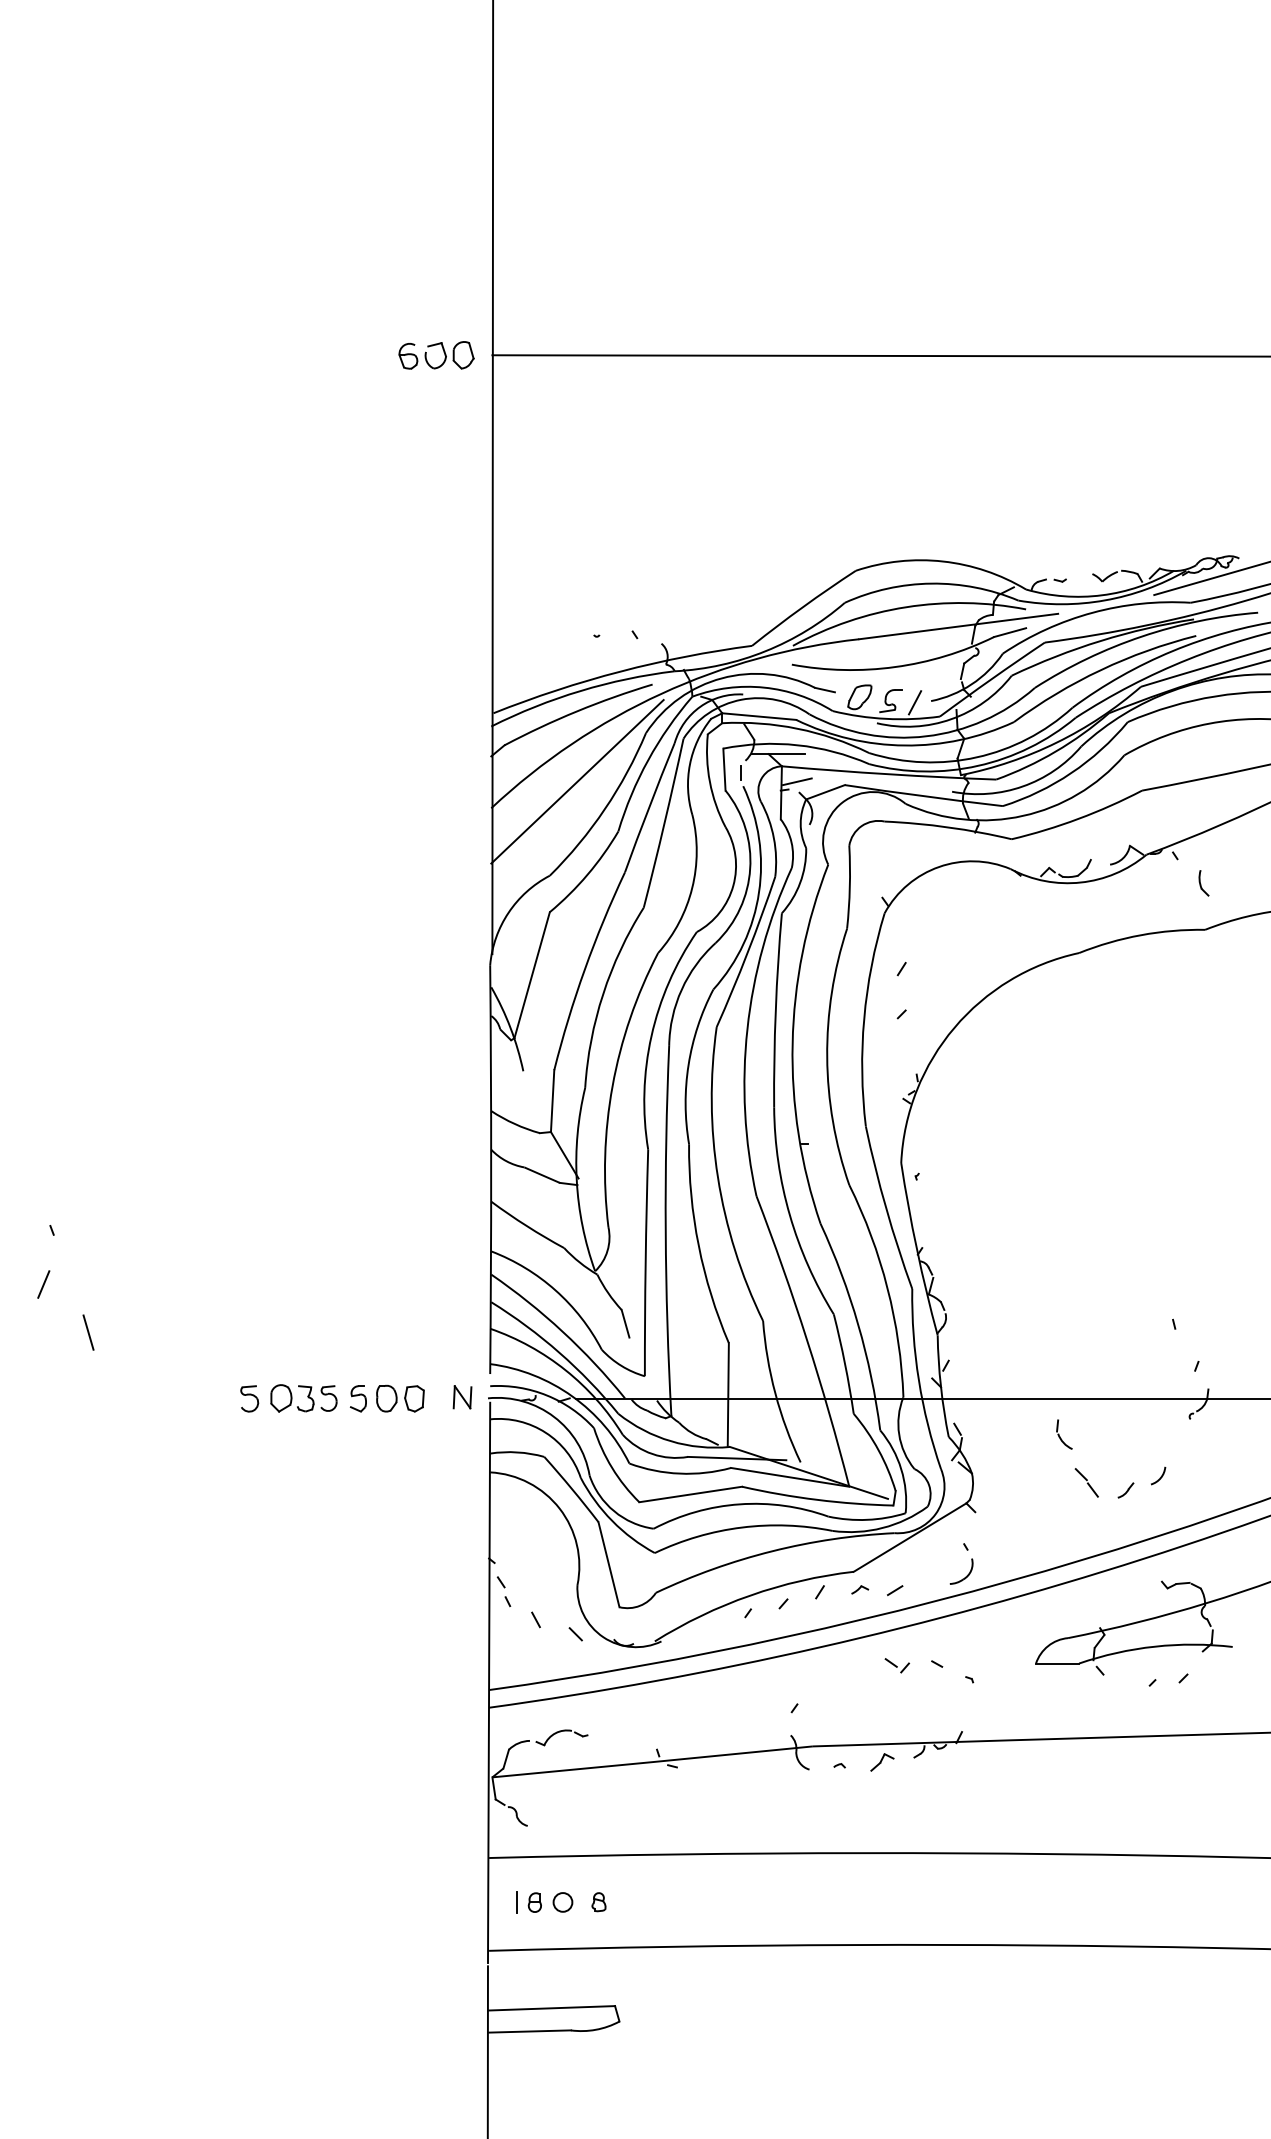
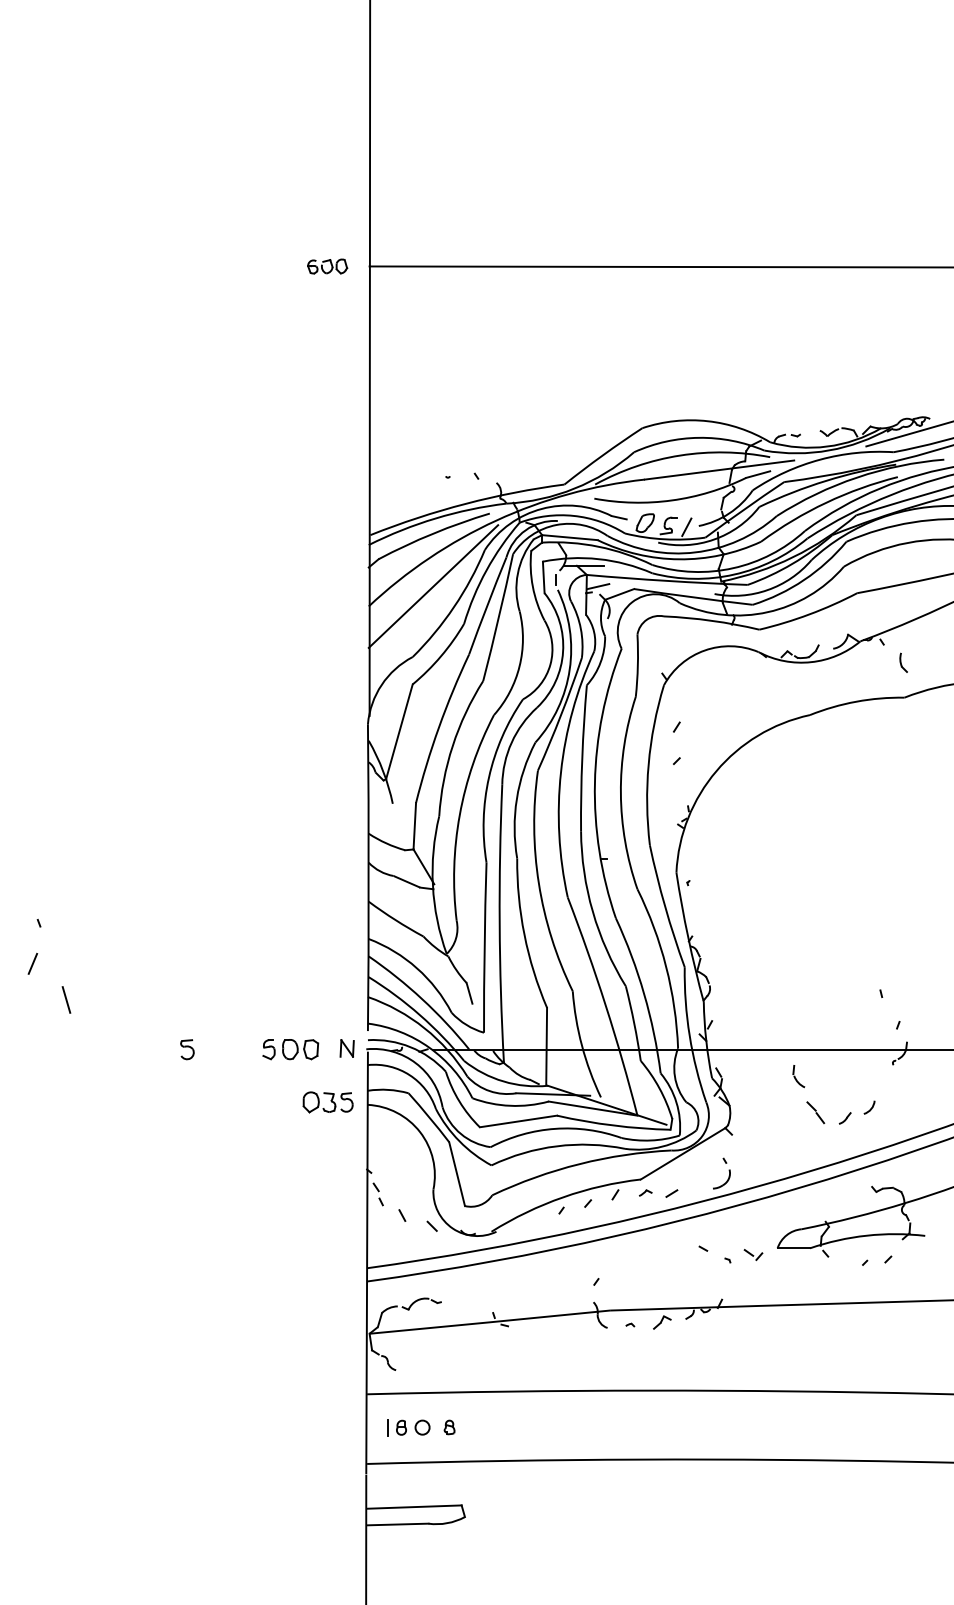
part: (436, 355) -> (327, 266), size x0.7
part: (303, 1398) -> (327, 1102), moved
part: (897, 1665) -> (753, 1254), moved

